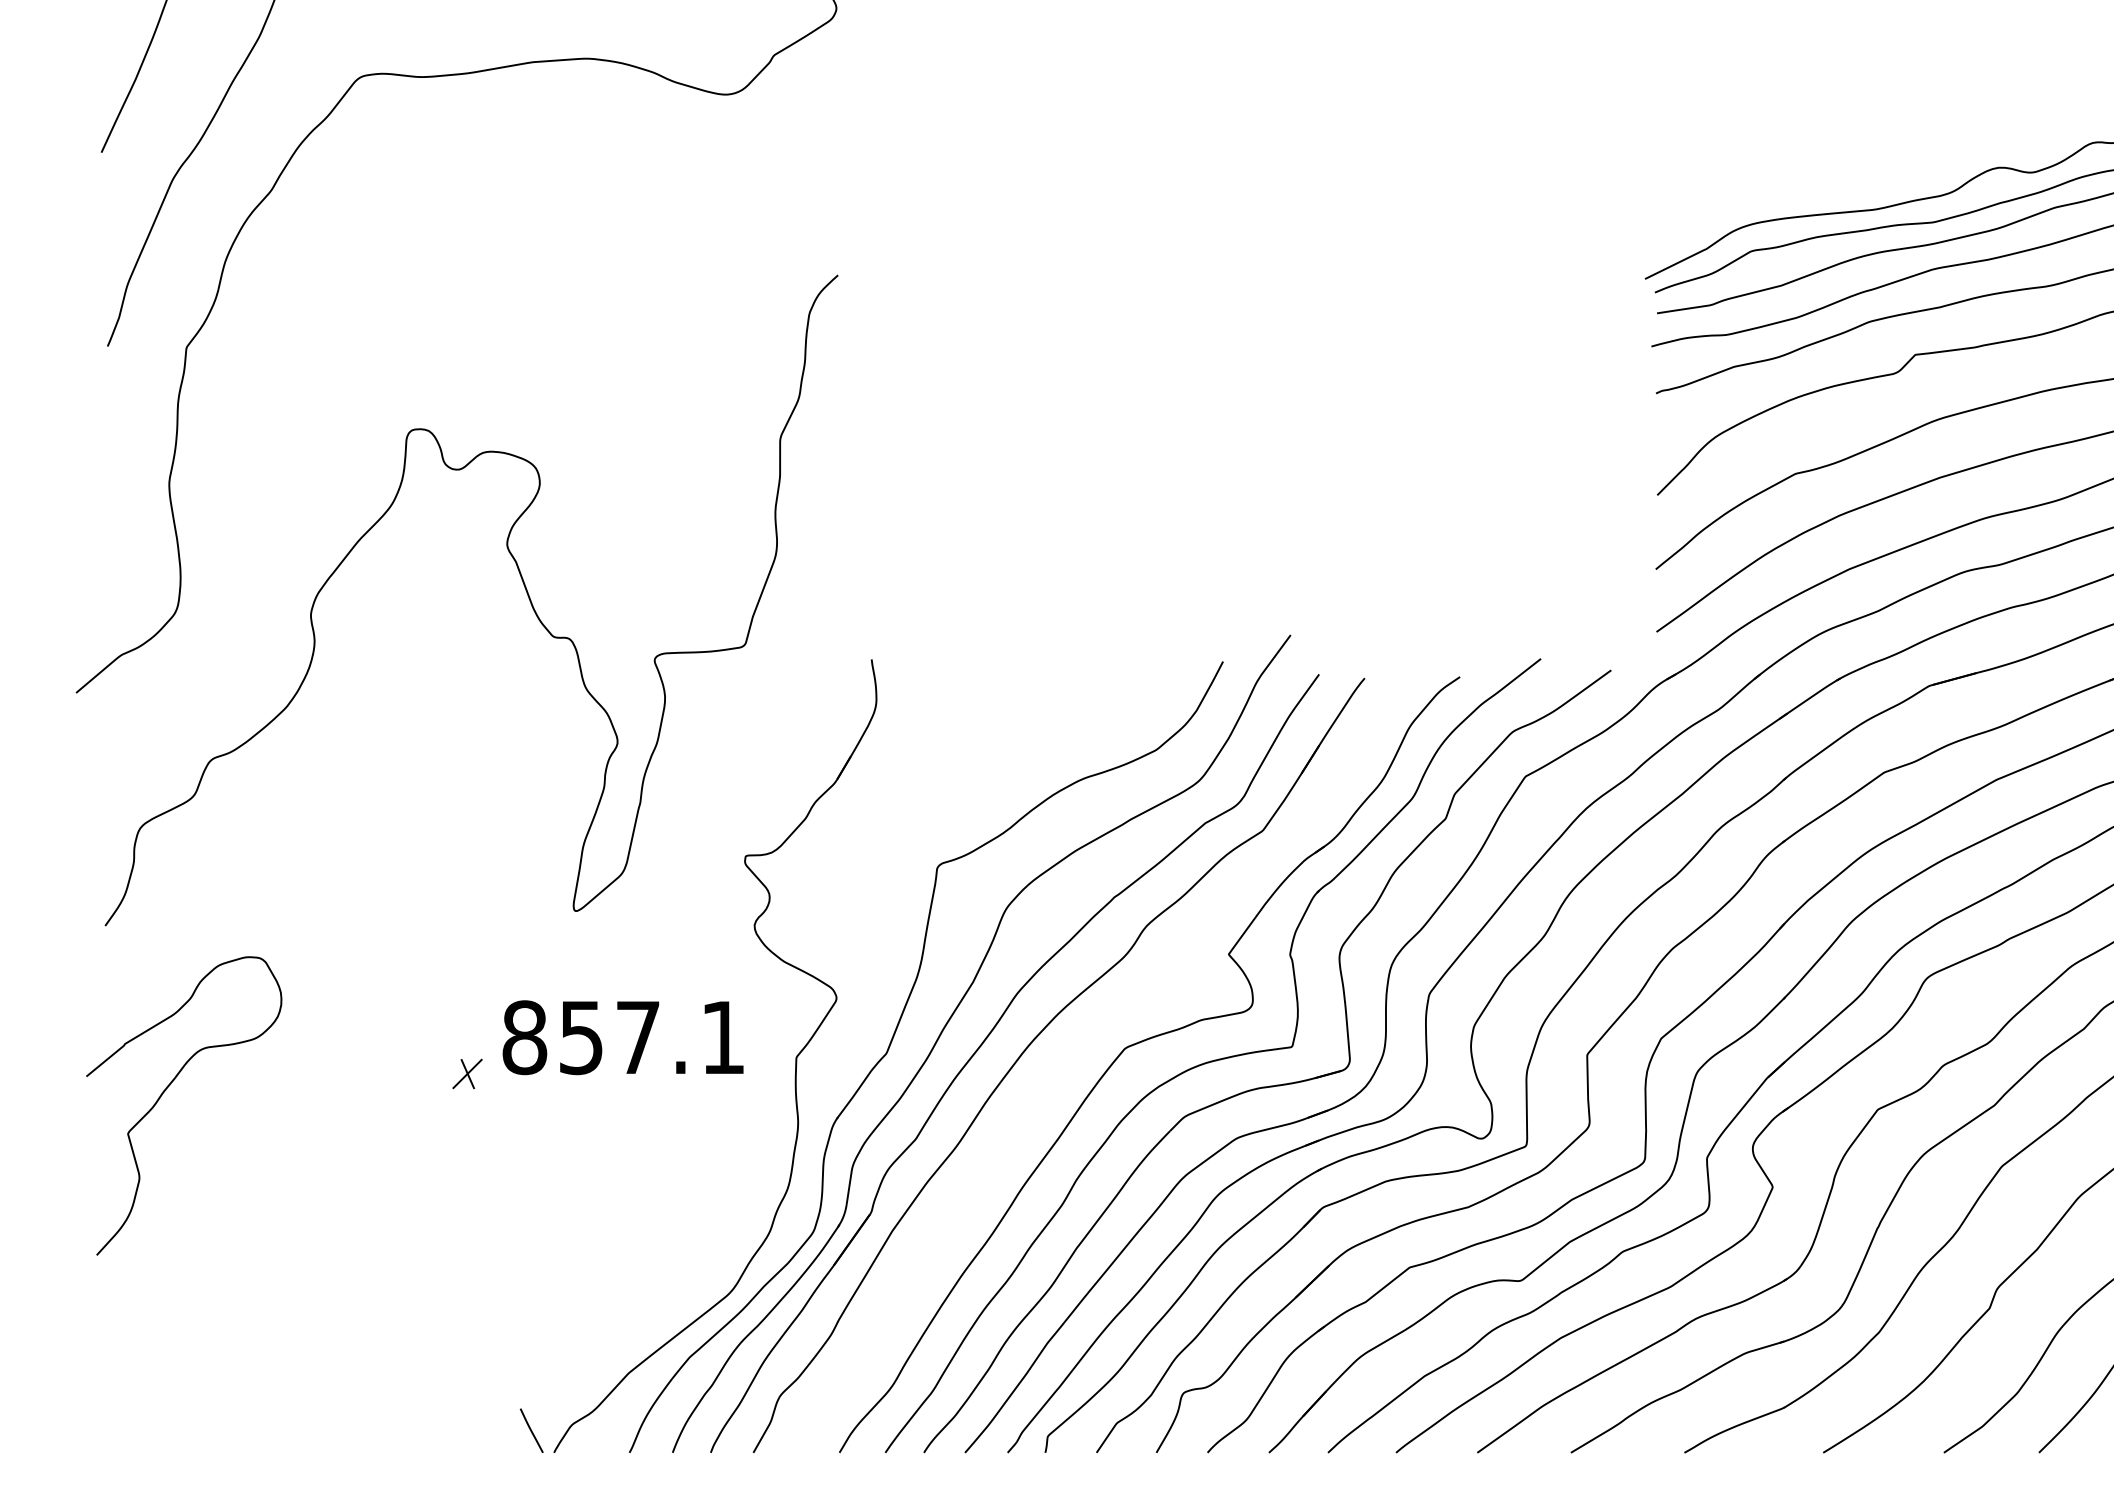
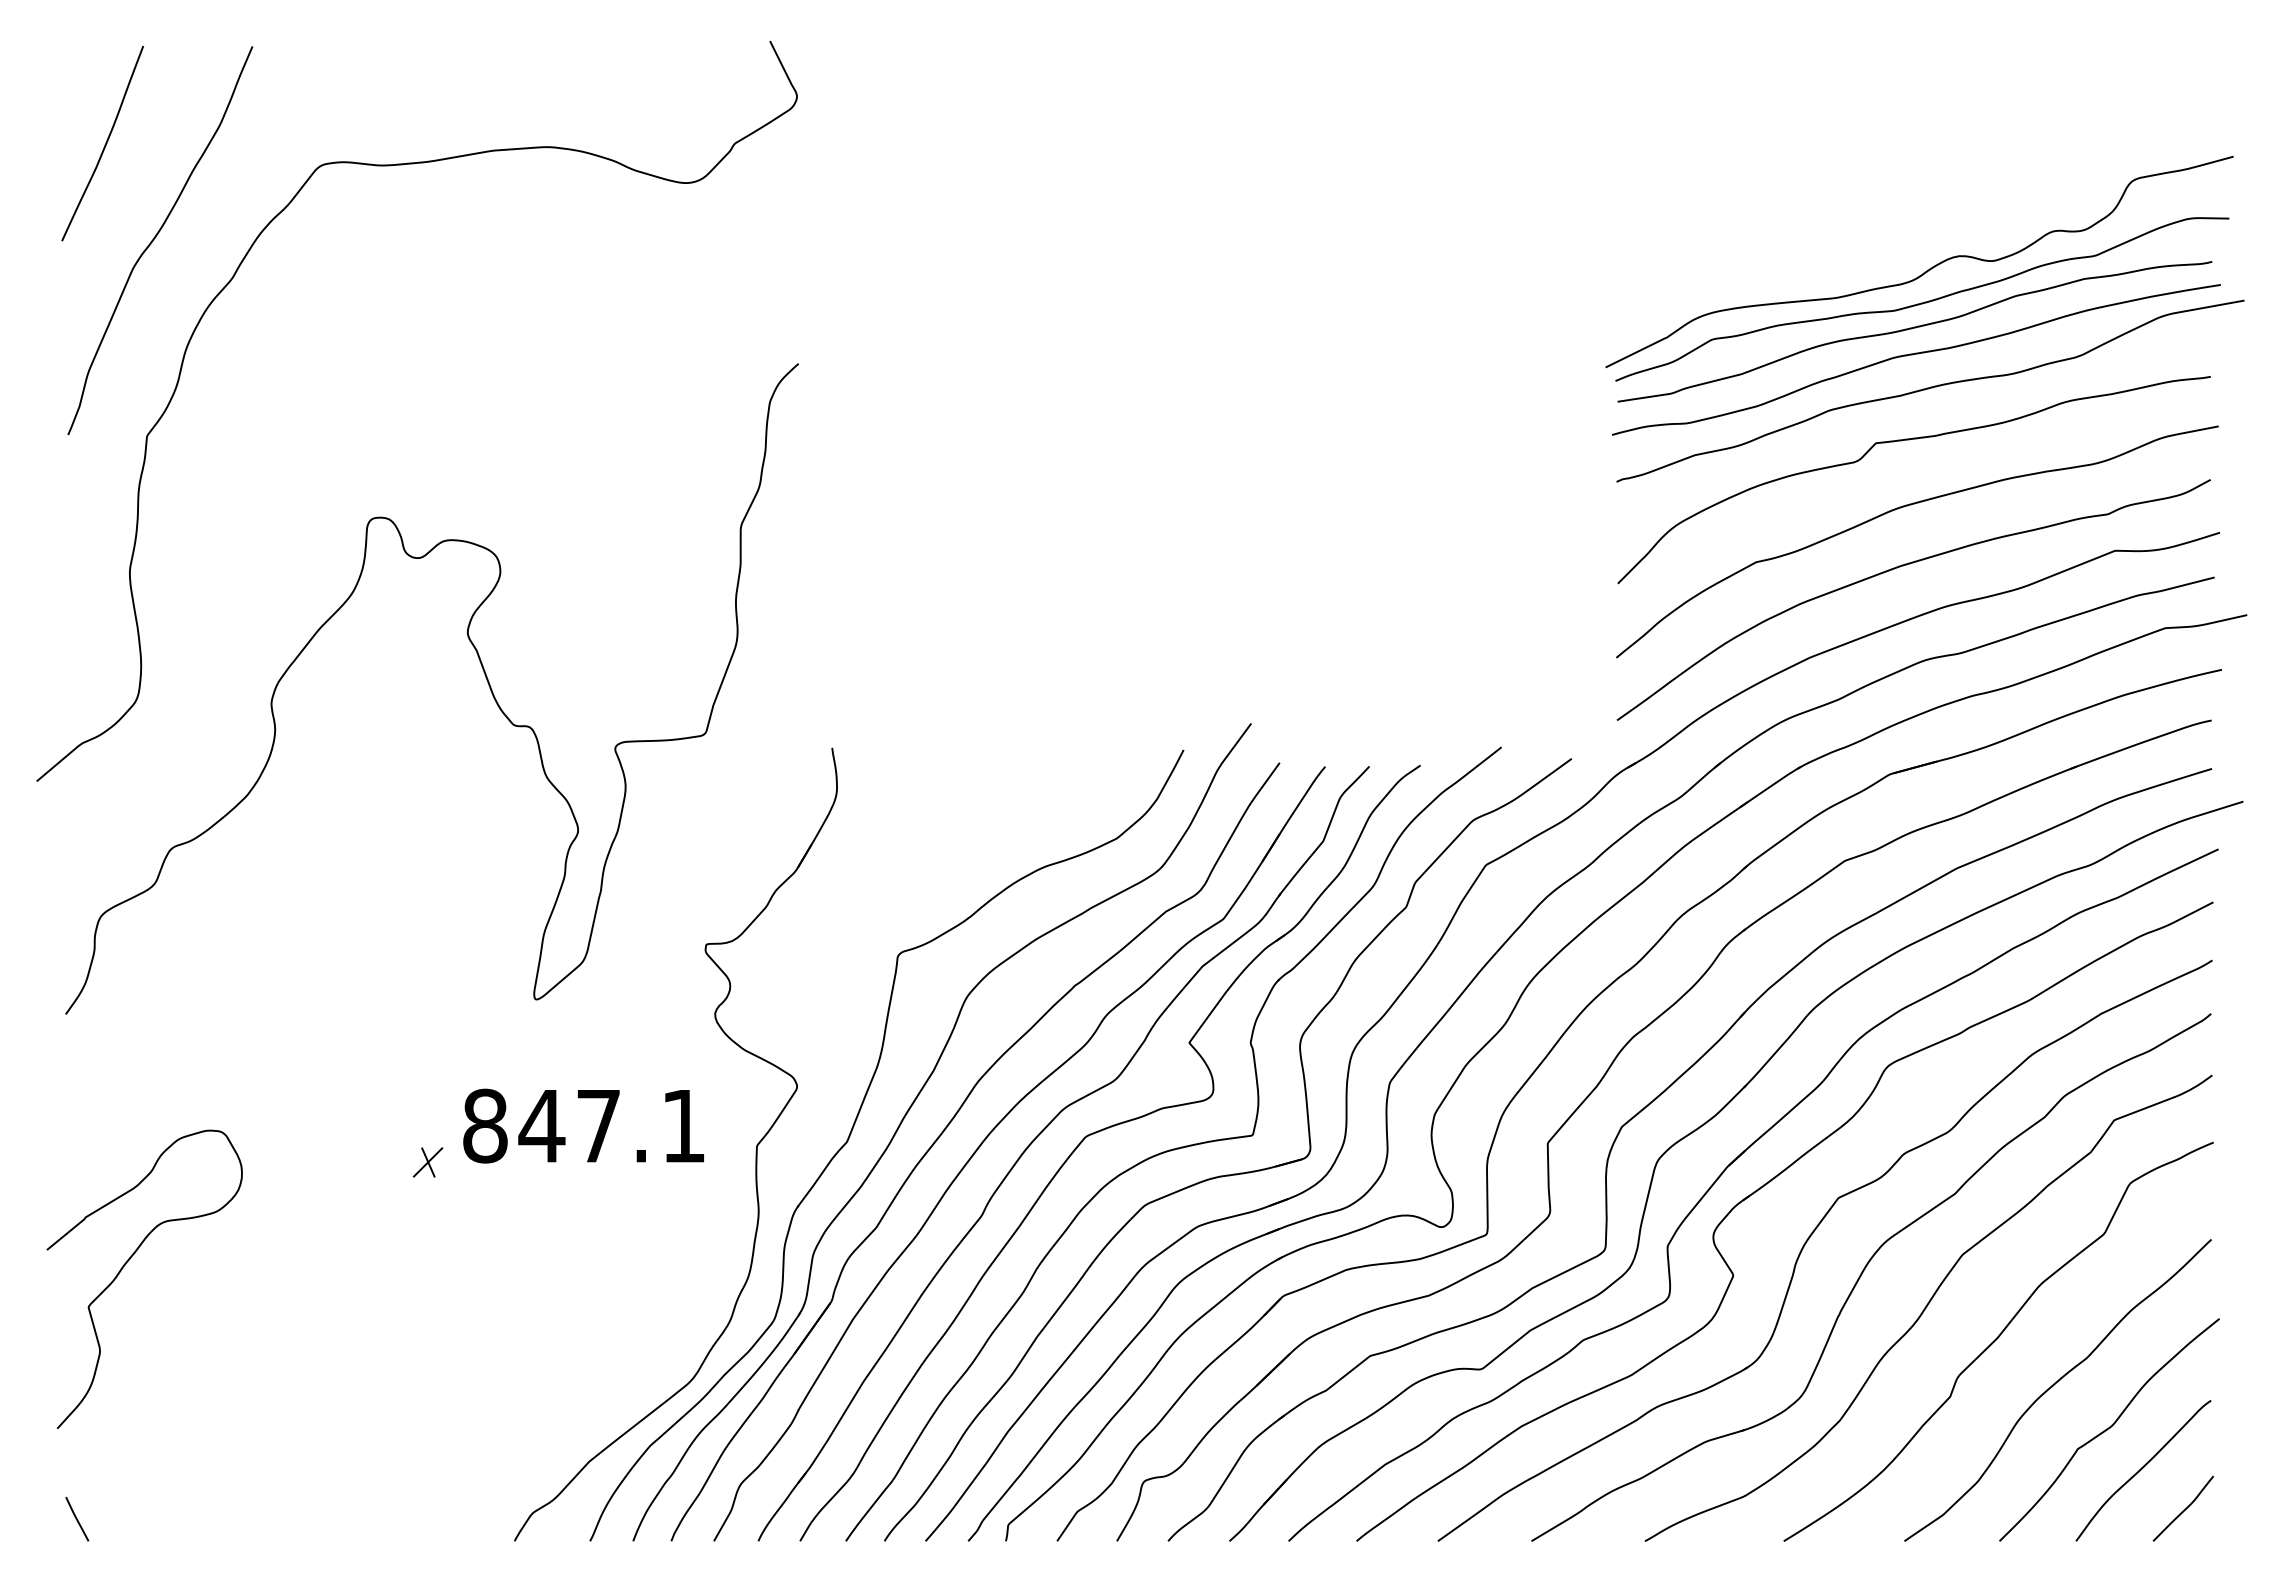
text: (580, 1038) -> (541, 1126), 857.1 -> 847.1
part: (1081, 1044) -> (1042, 1132), added
curve: (165, 1091) -> (126, 1264), moved
line: (531, 1431) -> (77, 1519), moved

